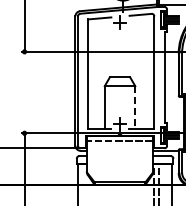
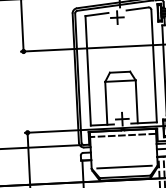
line: (135, 107) -> (136, 101), dashed -> solid
line: (119, 172) -> (124, 167), added

